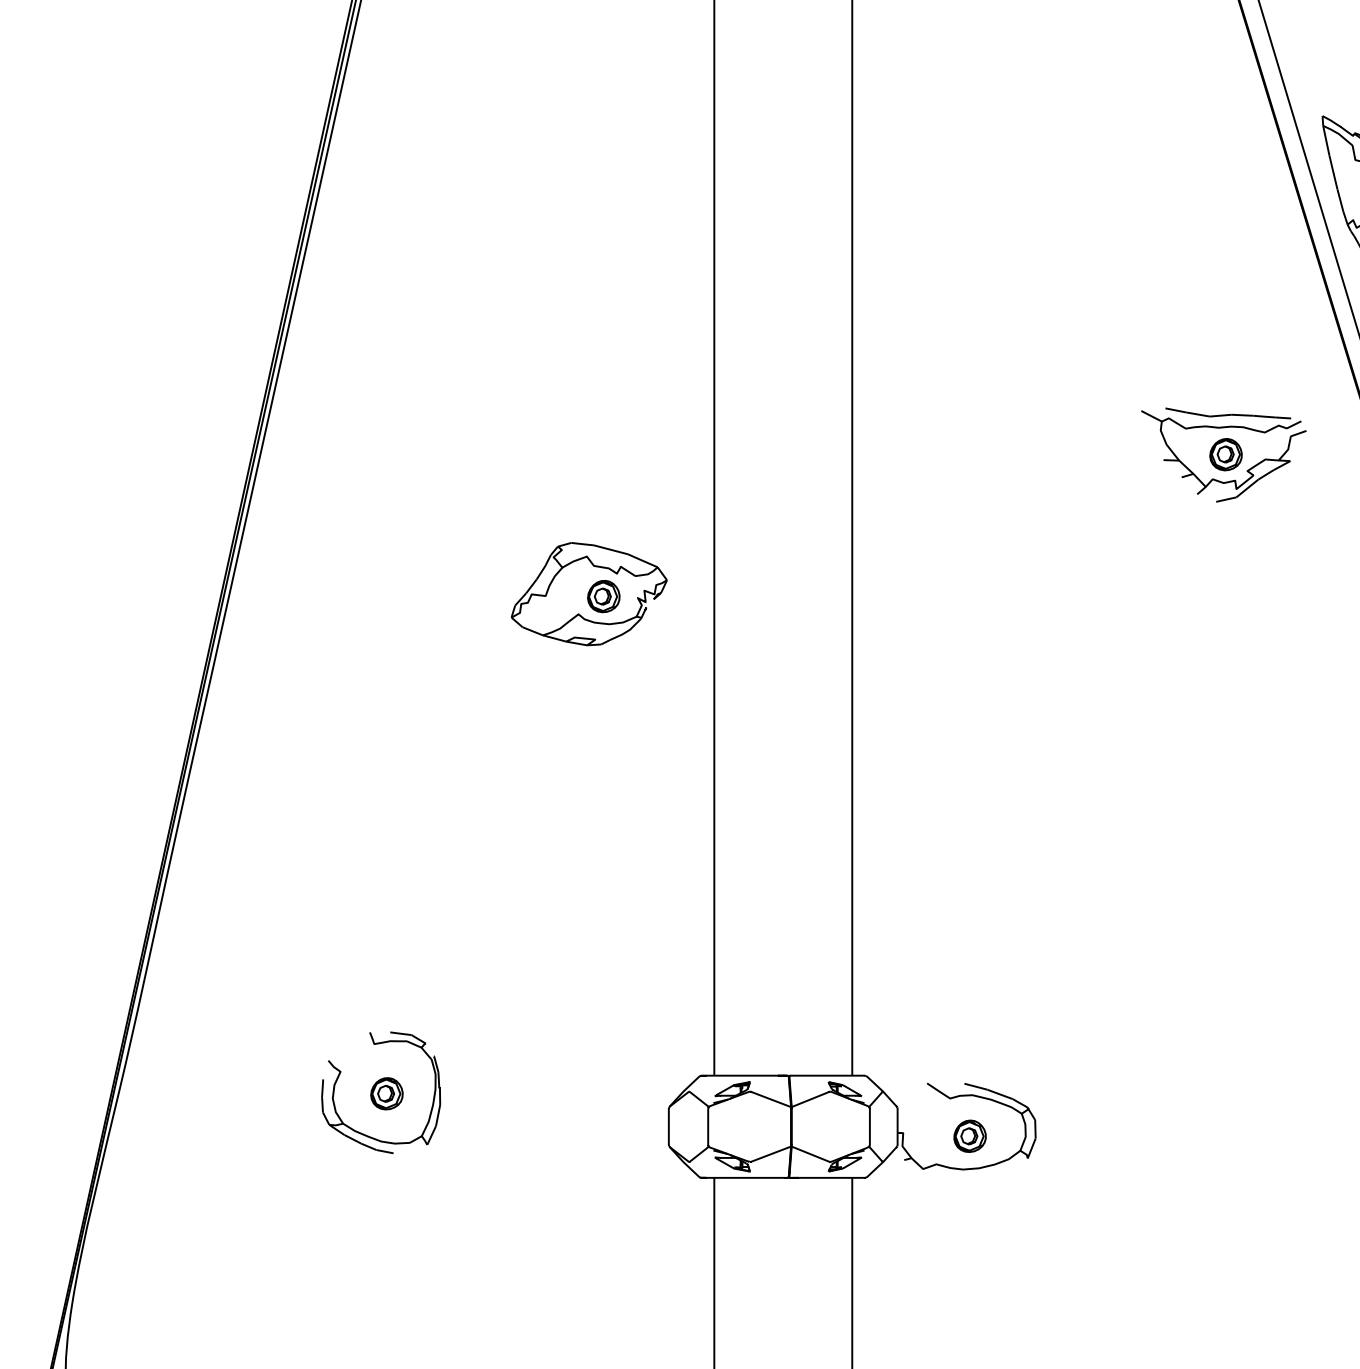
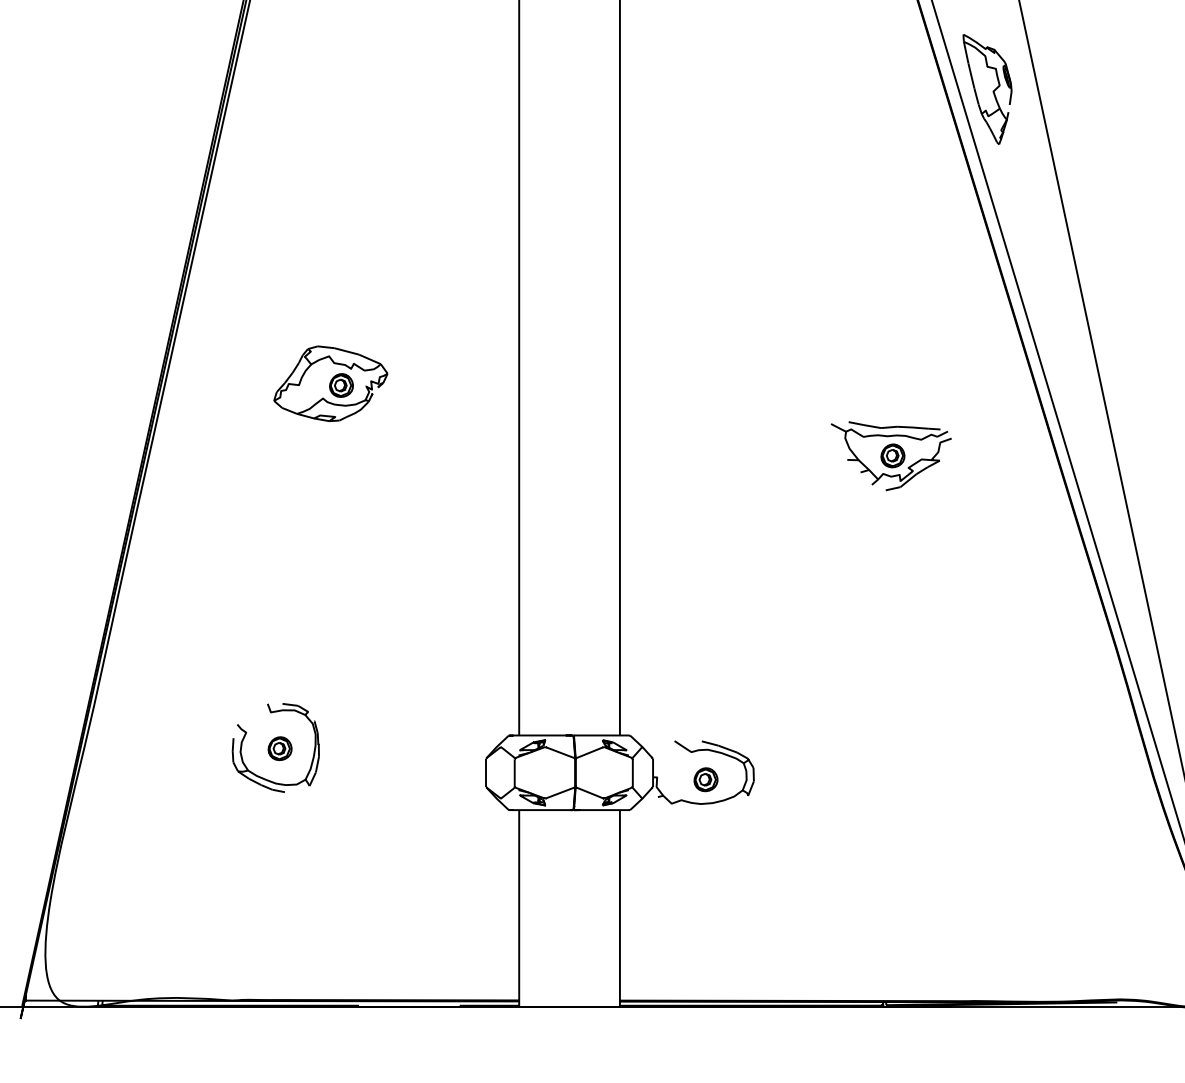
part: (1222, 455) -> (890, 456), moved
part: (588, 593) -> (330, 383), moved

